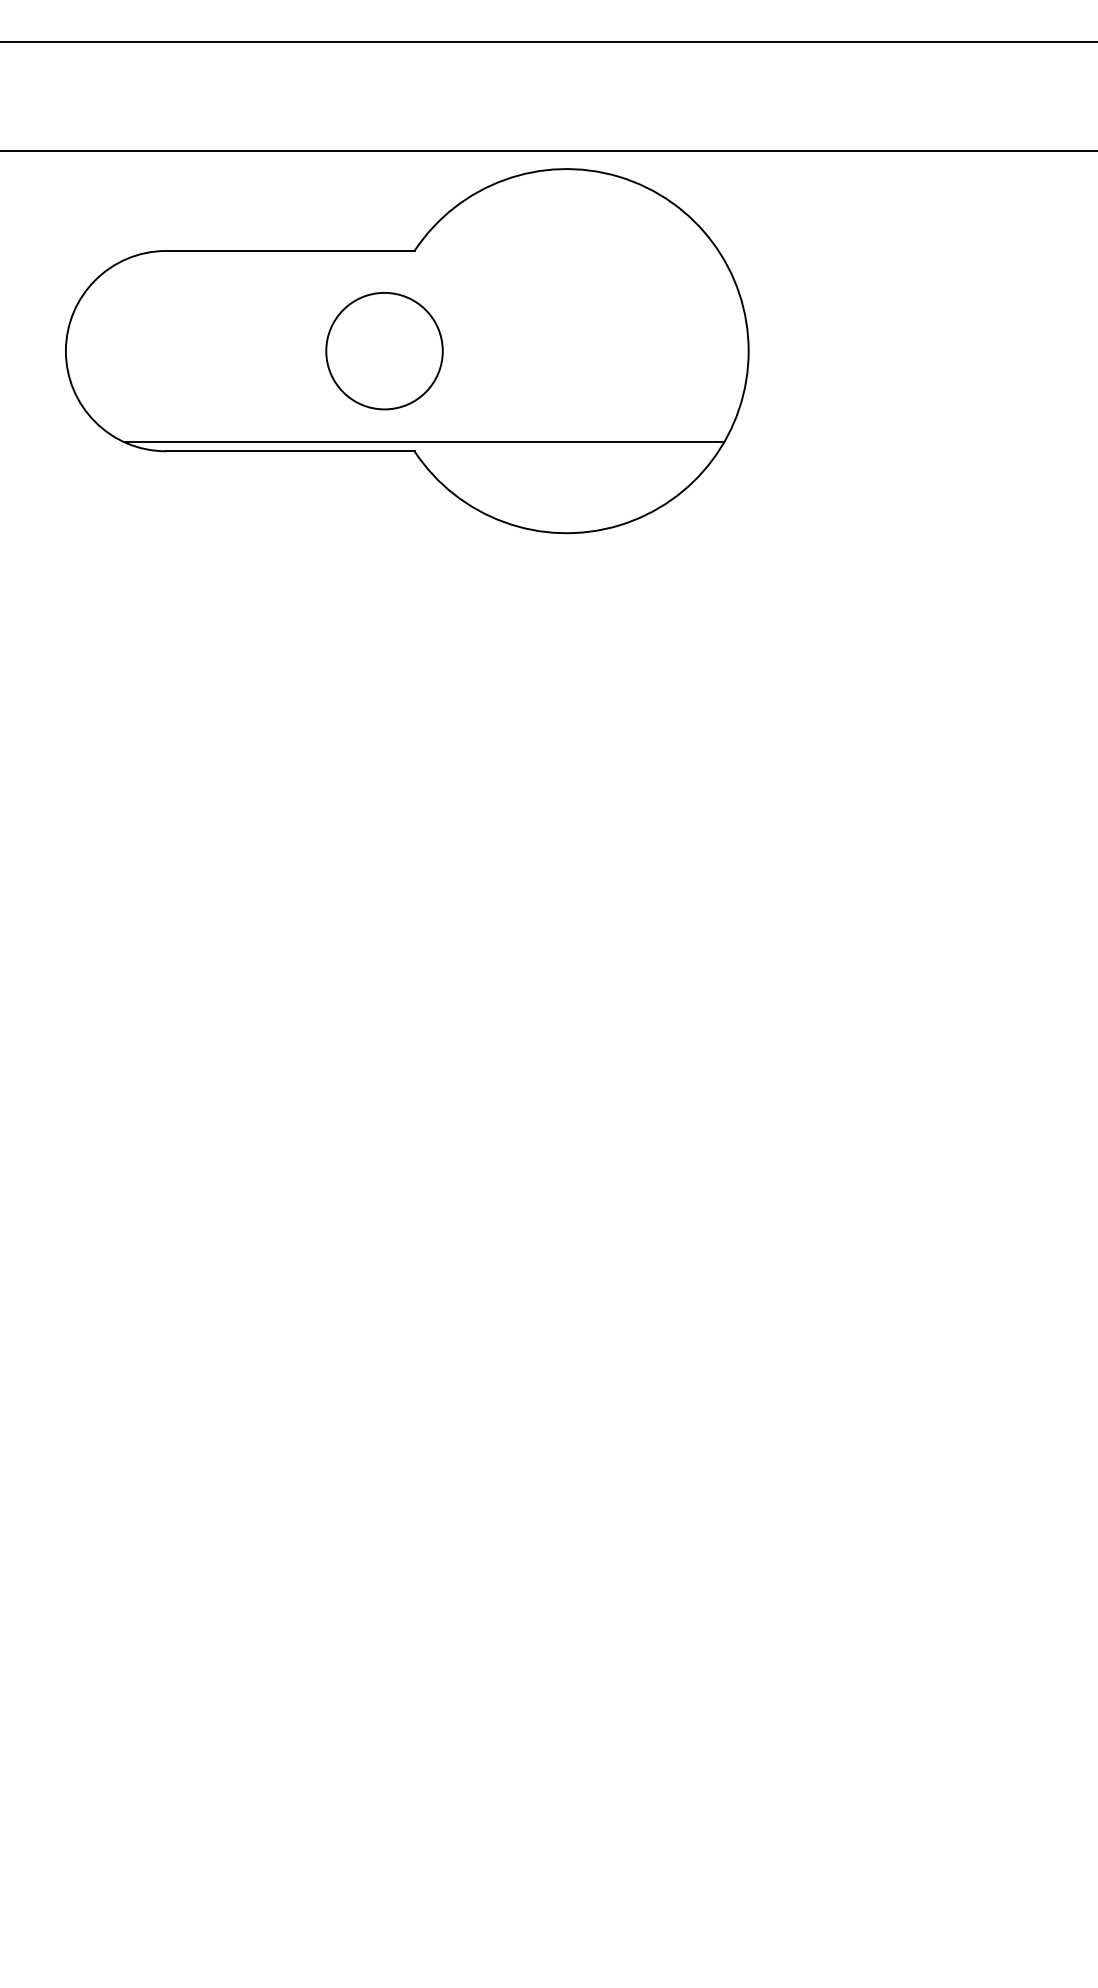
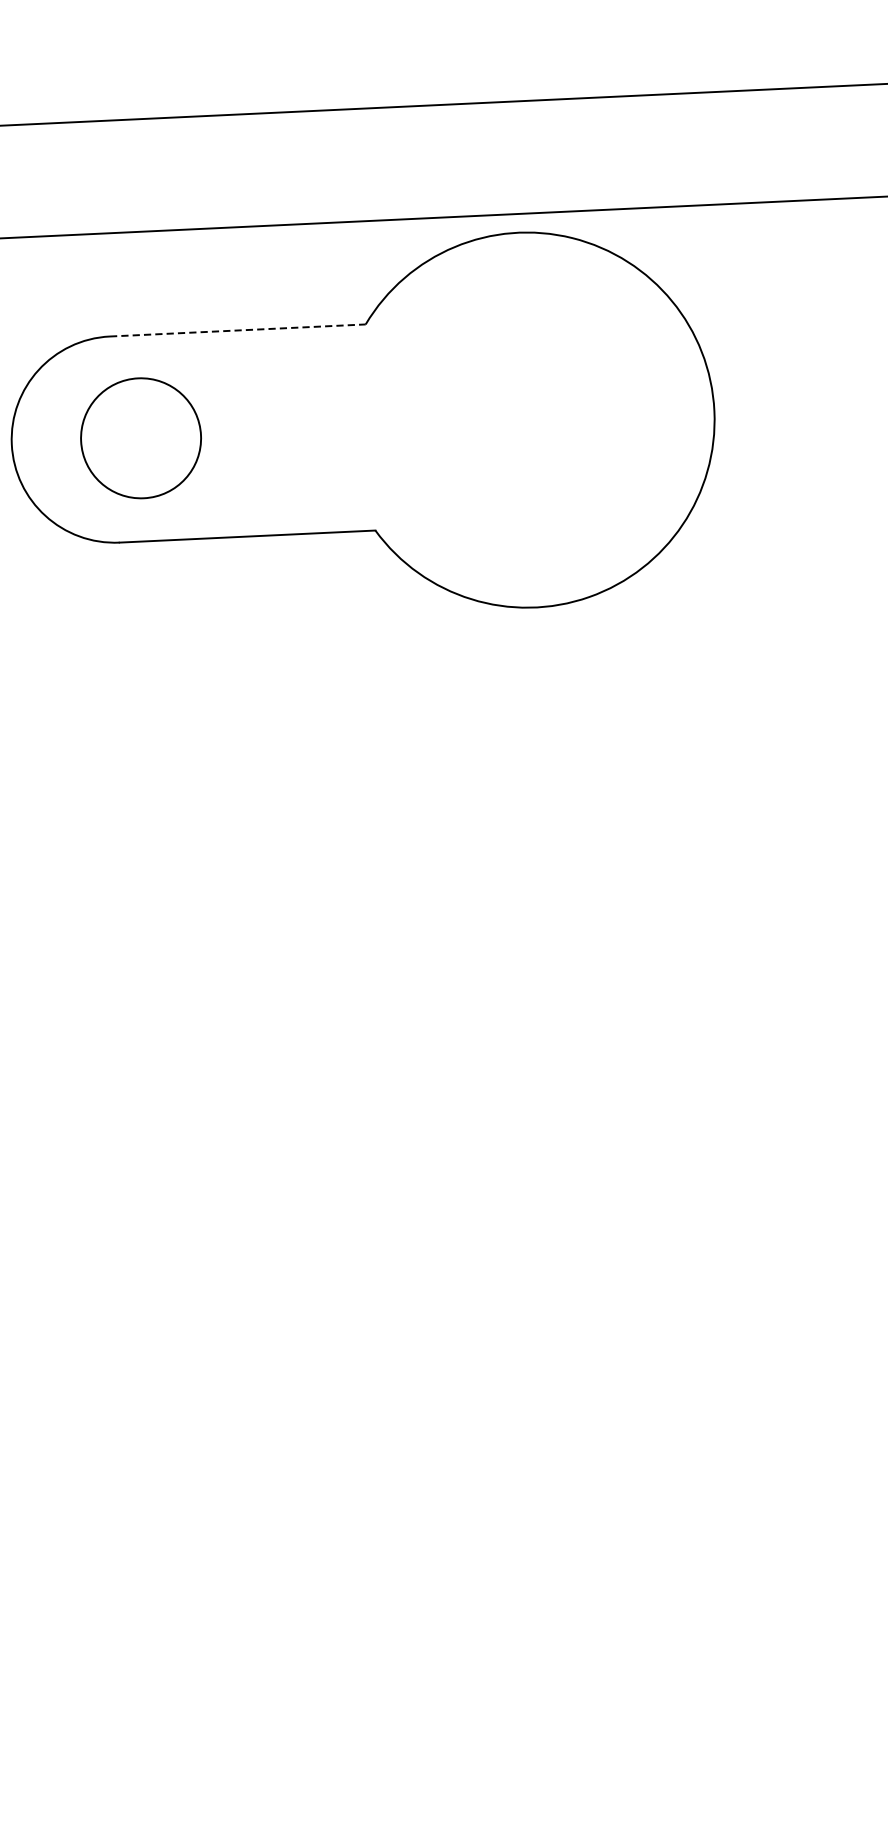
line: (290, 251) -> (238, 330), solid -> dashed
circle: (384, 351) -> (141, 438), moved
line: (424, 442) -> (385, 521), removed

